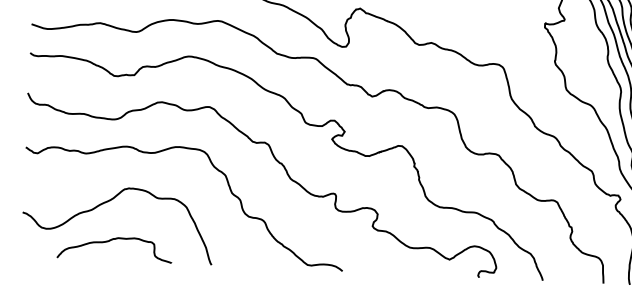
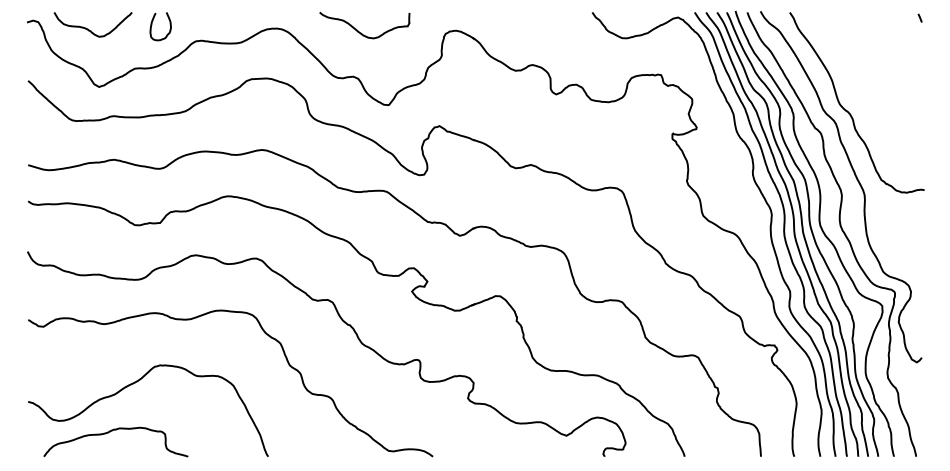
curve: (110, 241) -> (110, 432), moved

